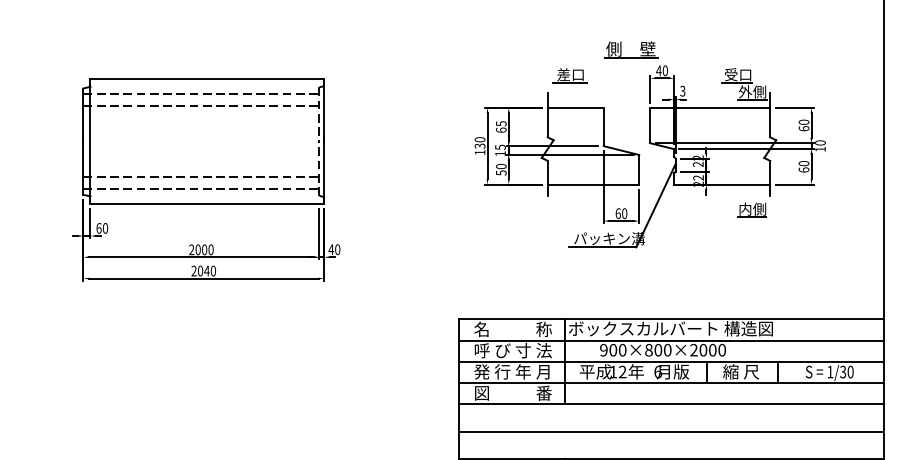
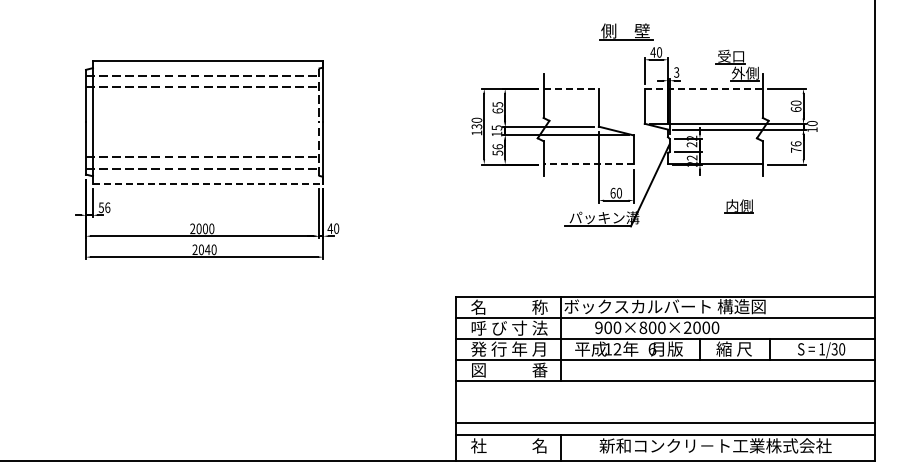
part: (569, 74) -> (565, 56), removed
line: (576, 107) -> (571, 88), solid -> dashed
line: (711, 107) -> (704, 88), solid -> dashed
text: (500, 166) -> (497, 146), 50 -> 56
text: (803, 166) -> (795, 146), 60 -> 76
line: (593, 184) -> (588, 164), solid -> dashed
line: (207, 203) -> (208, 183), solid -> dashed
part: (751, 209) -> (738, 206), moved
text: (102, 228) -> (104, 207), 60 -> 56
line: (671, 431) -> (665, 422), moved

